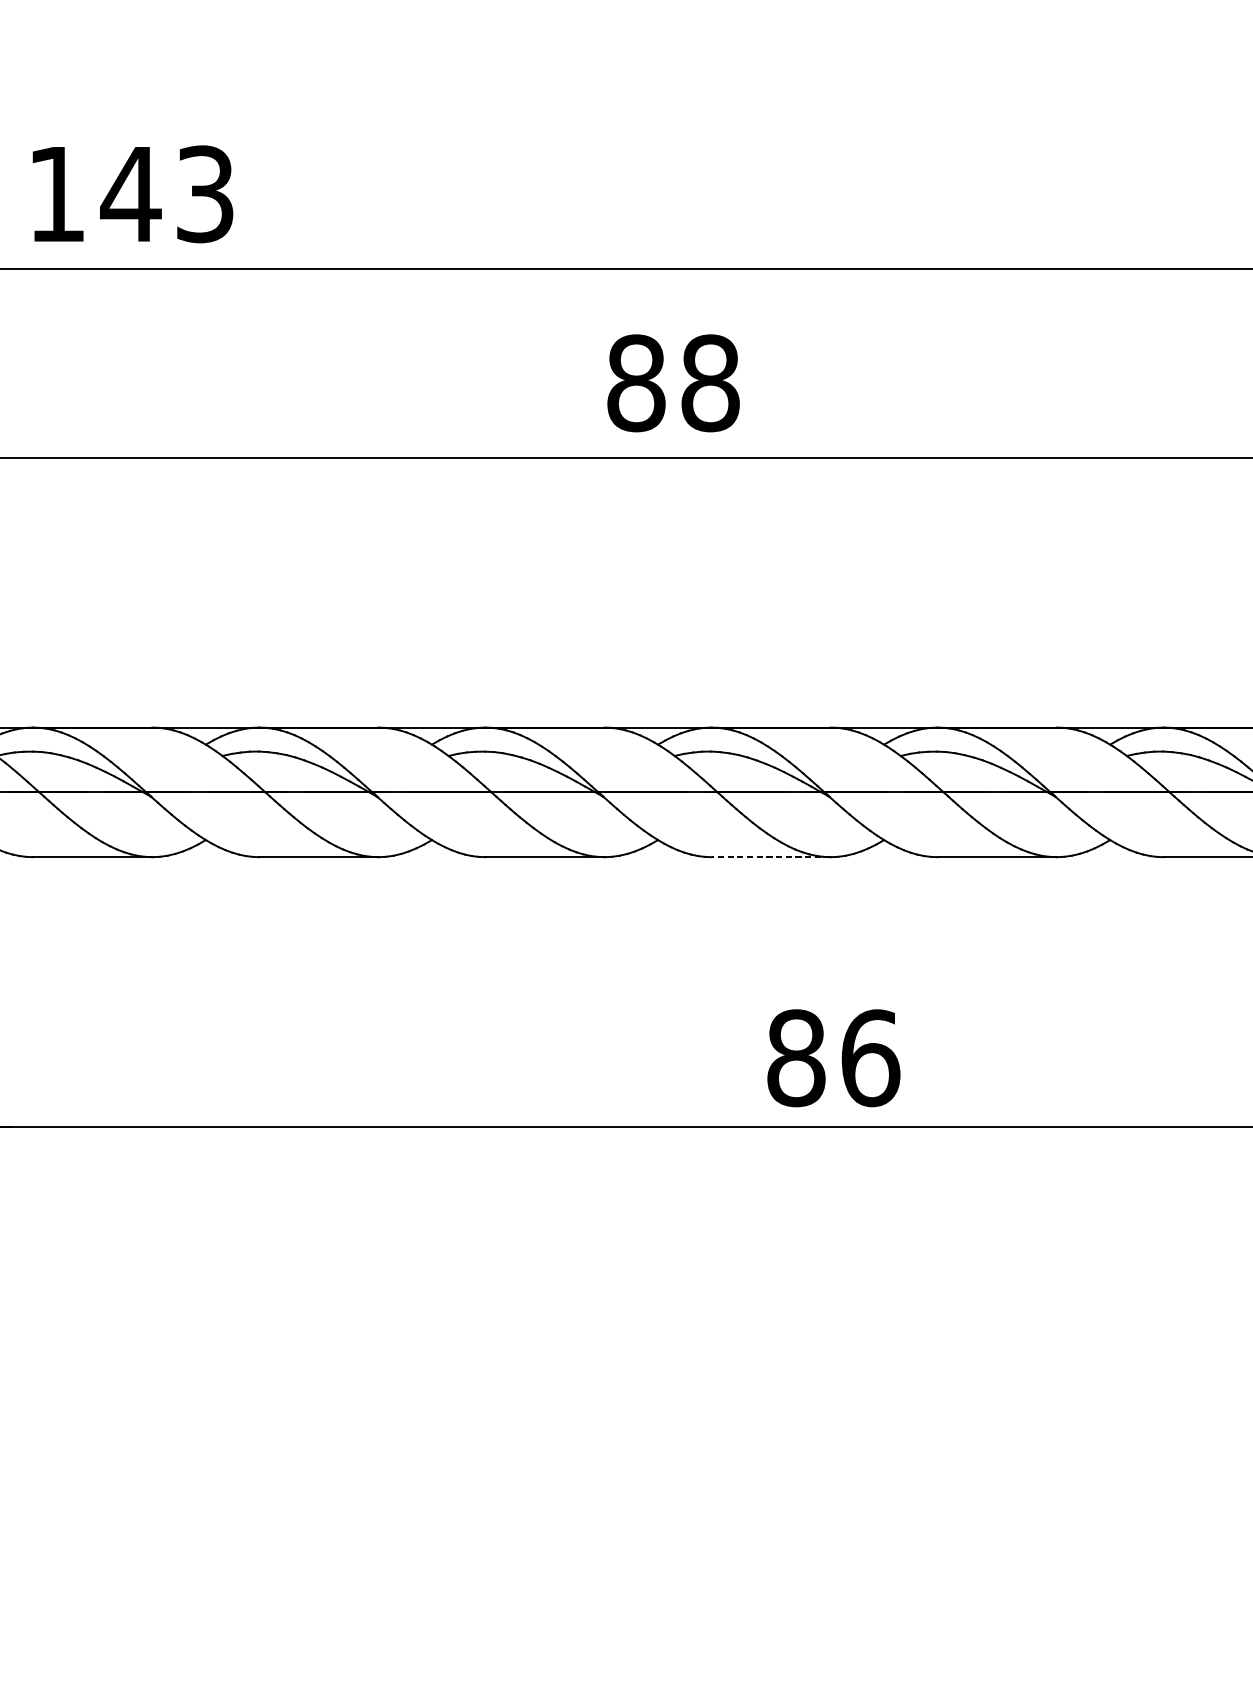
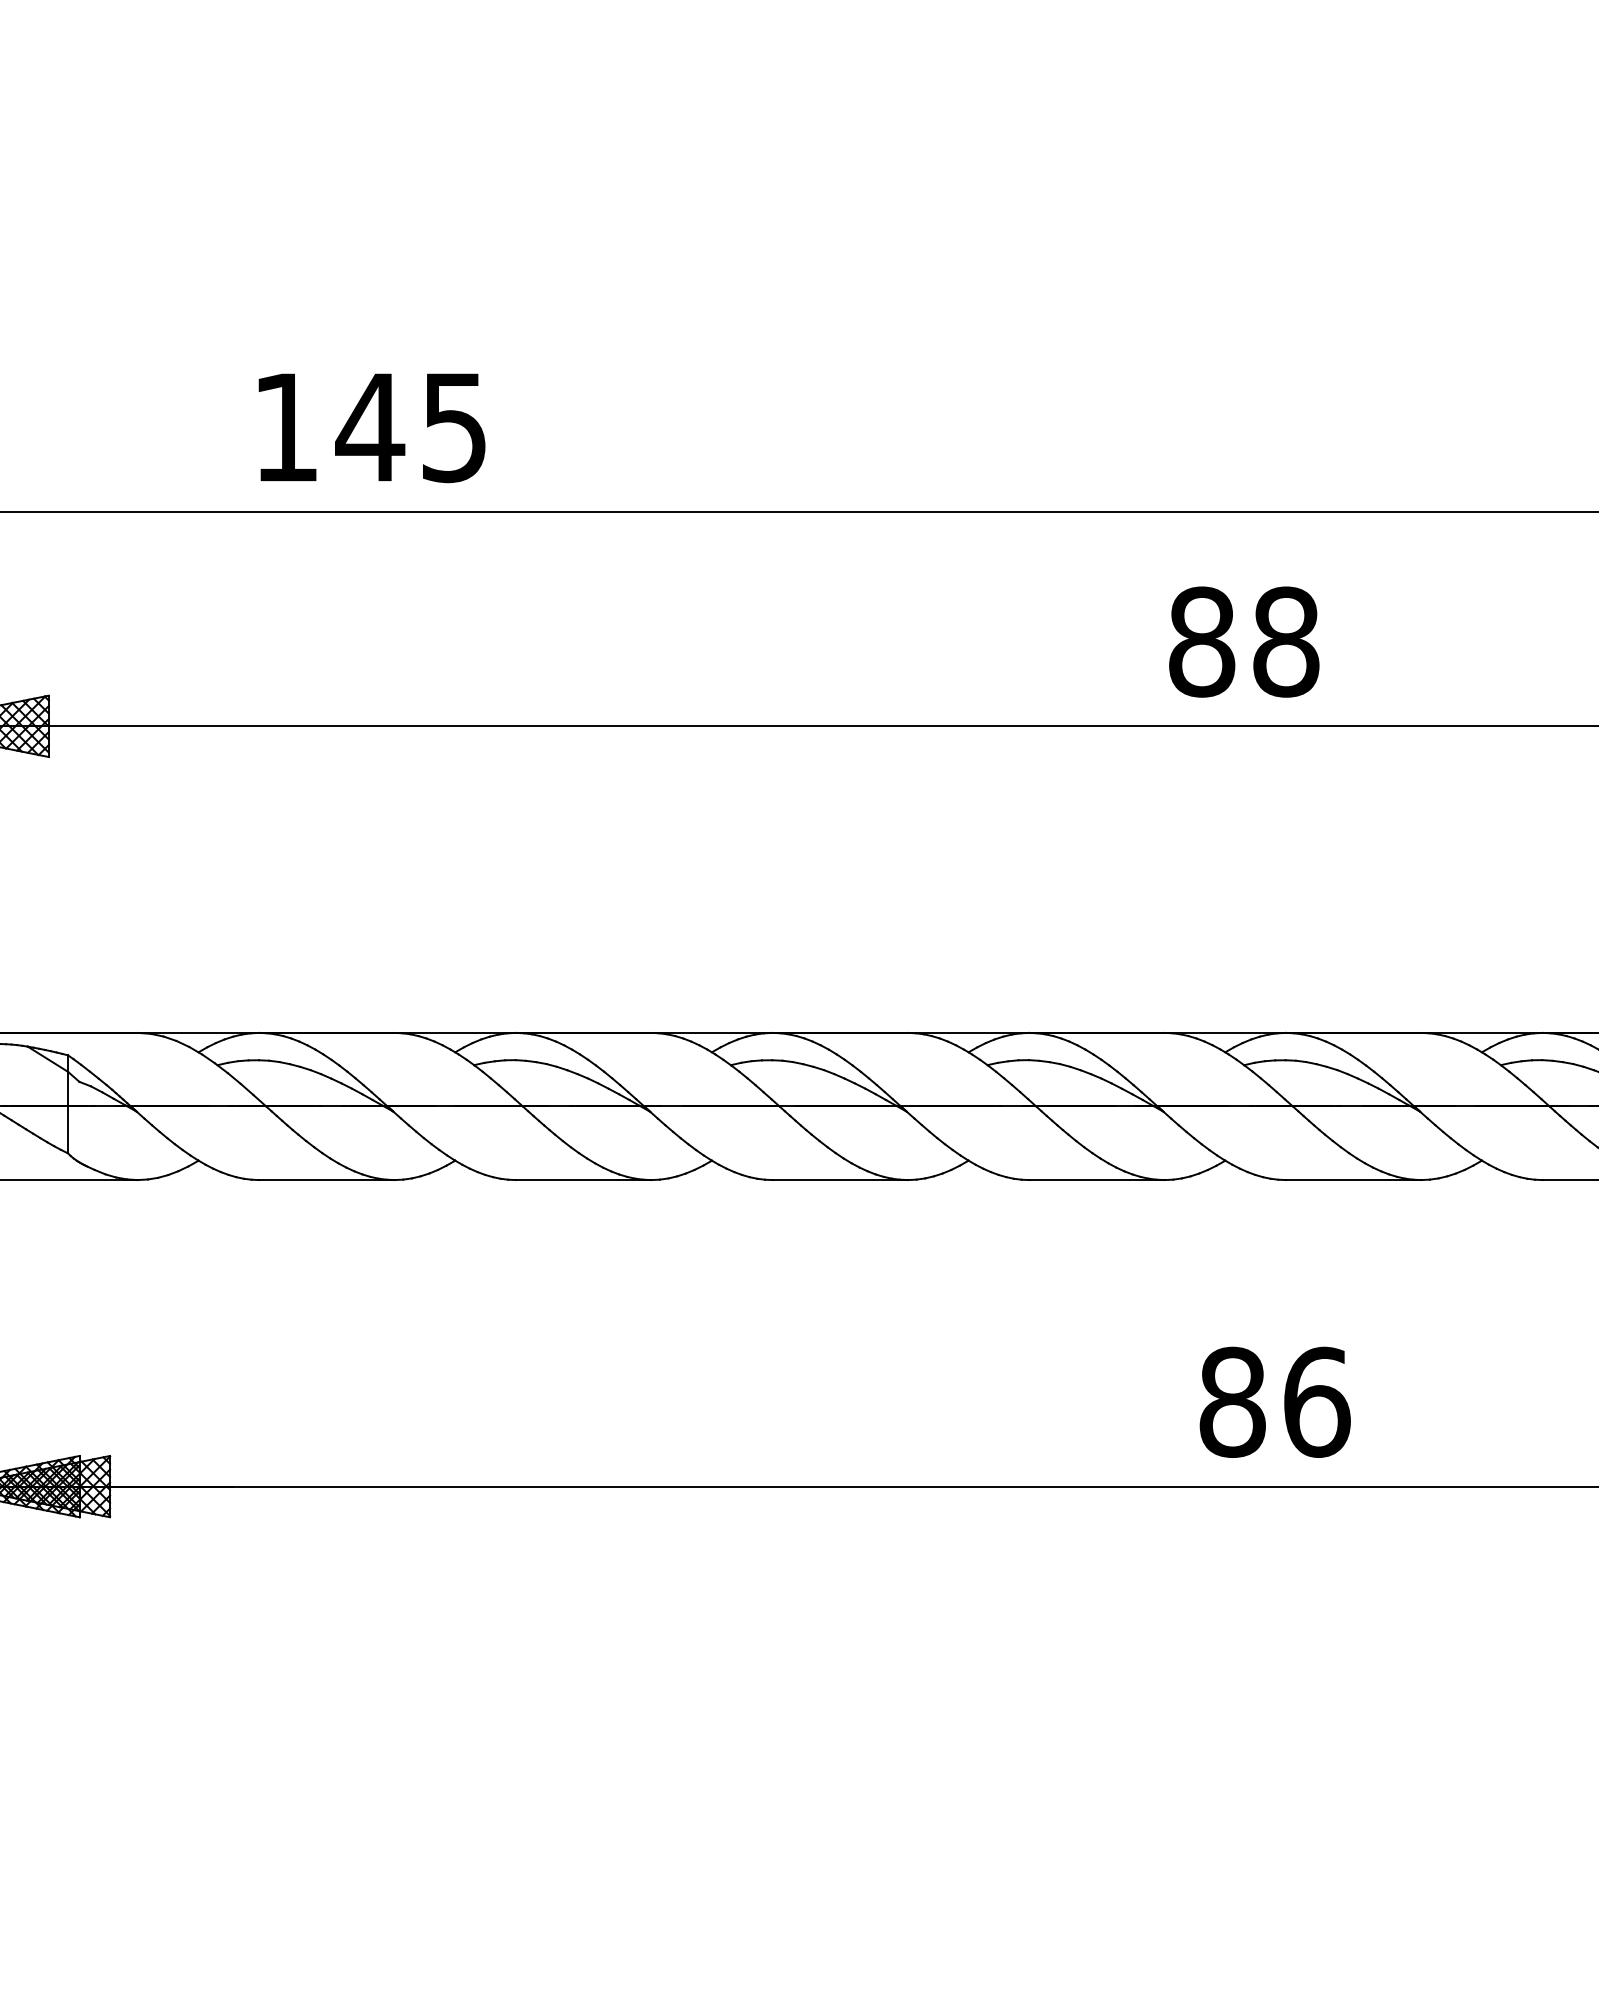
text: (205, 193) -> (454, 426), 143 -> 145
text: (673, 382) -> (1244, 641), moved
line: (770, 857) -> (1096, 1180), dashed -> solid
text: (833, 1057) -> (1274, 1401), moved

